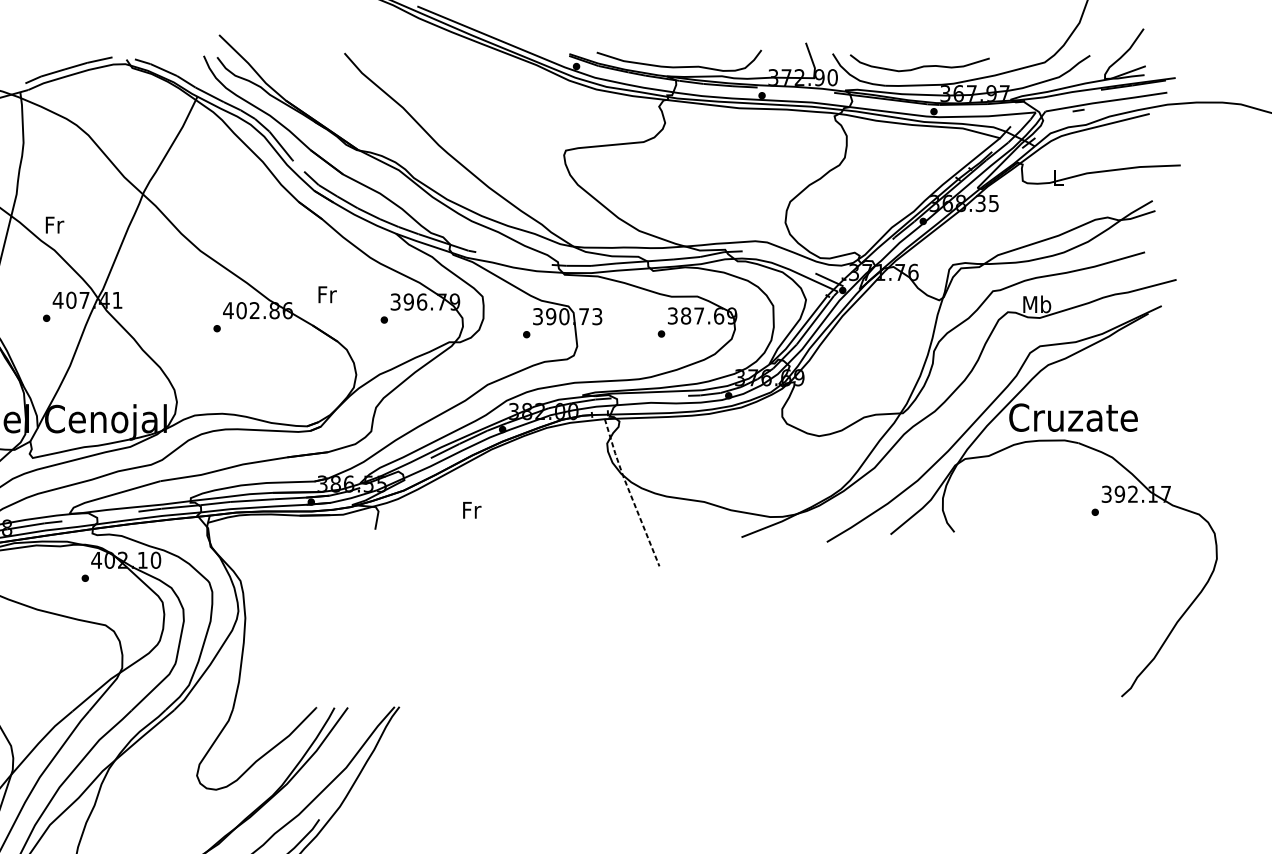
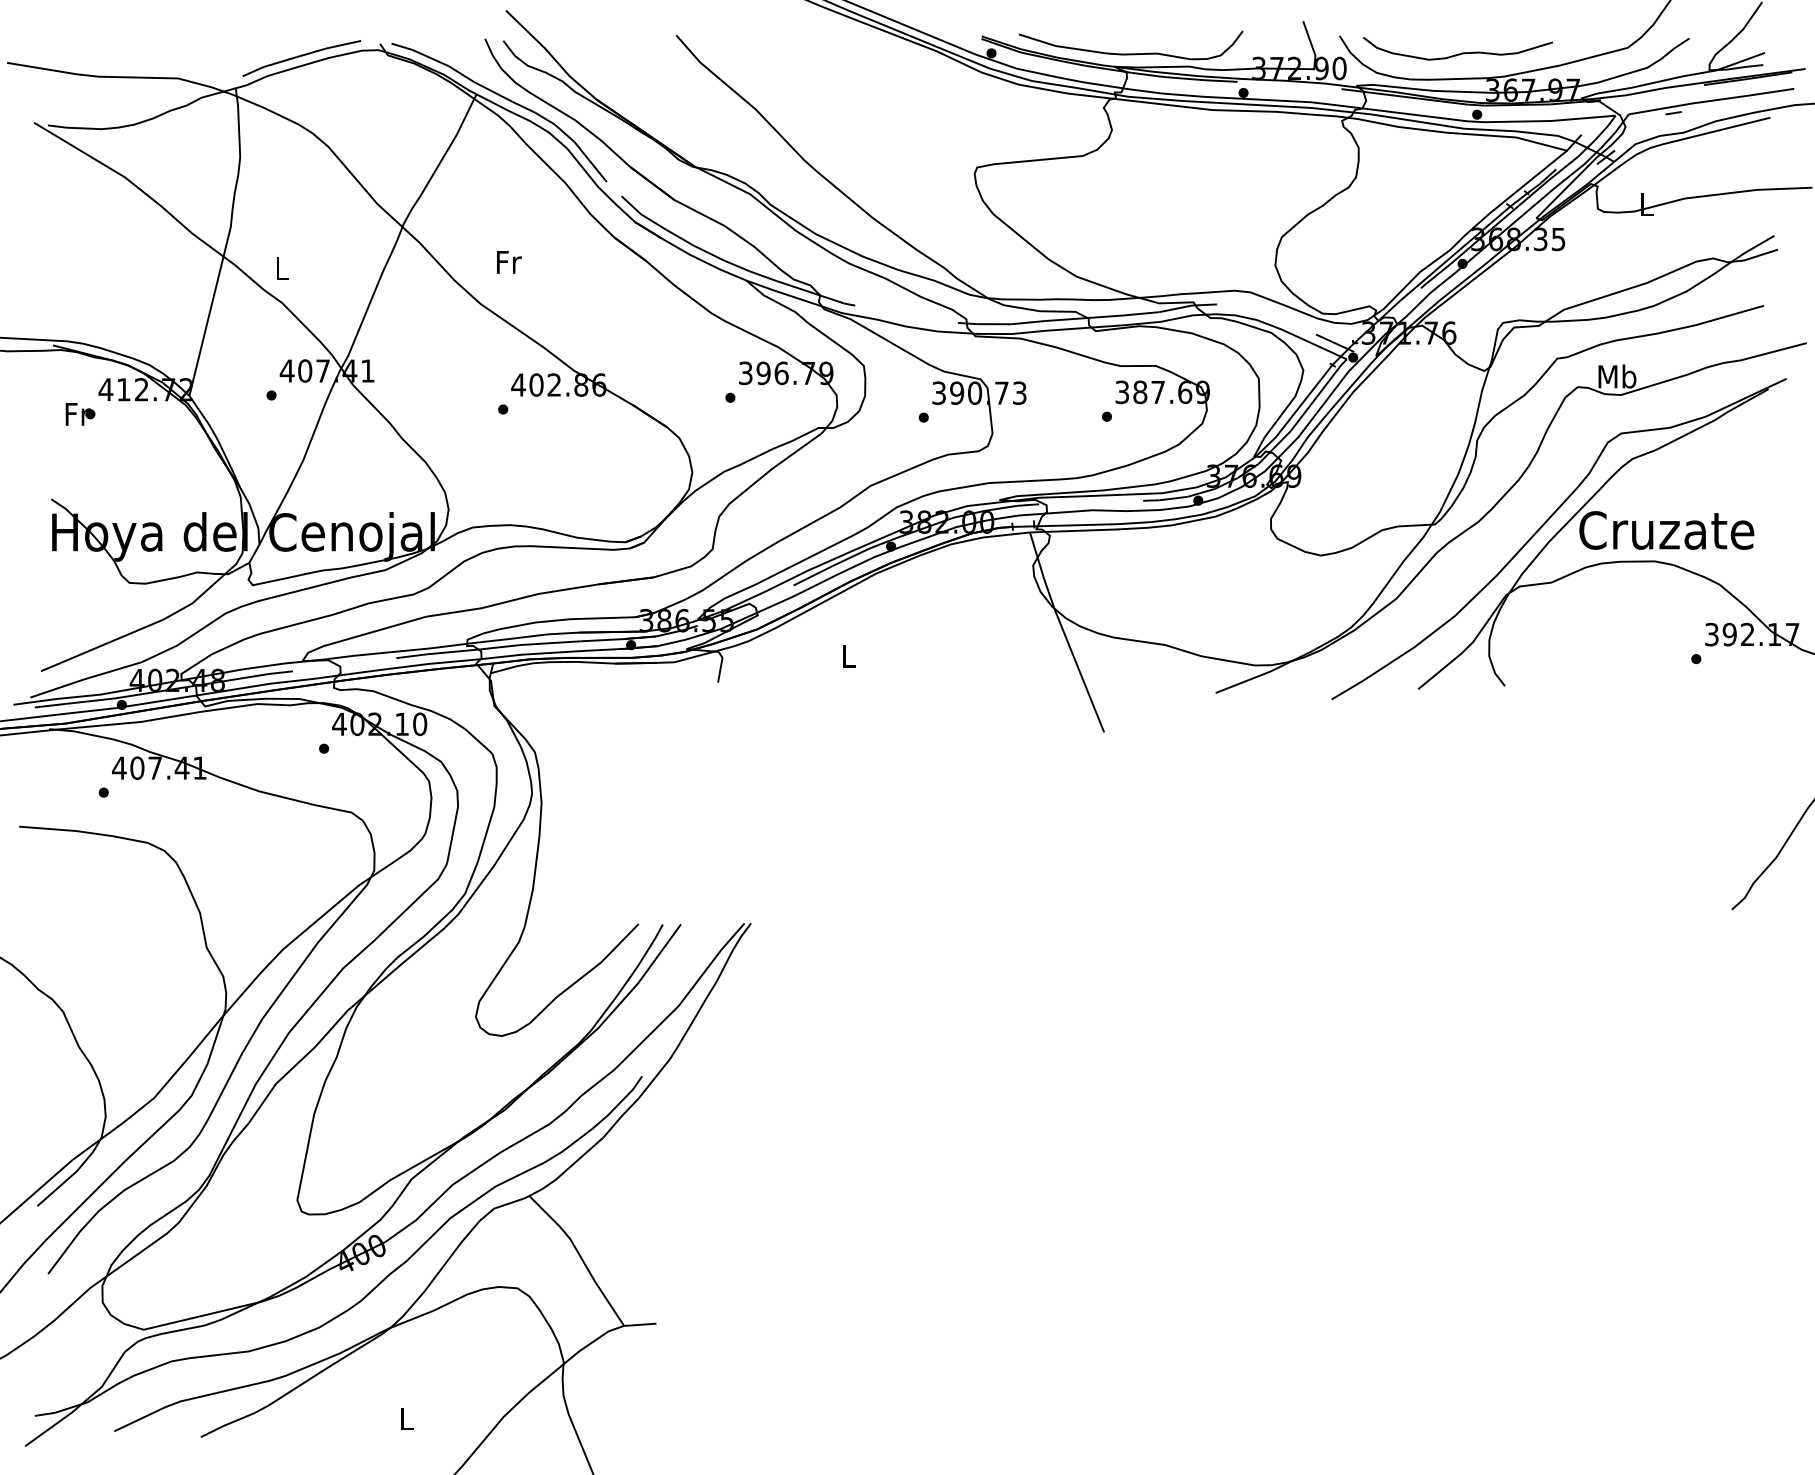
text: (54, 224) -> (282, 268), Fr -> L
text: (327, 294) -> (509, 262), moved
line: (630, 492) -> (1064, 632), dashed -> solid
text: (472, 509) -> (849, 655), Fr -> L

